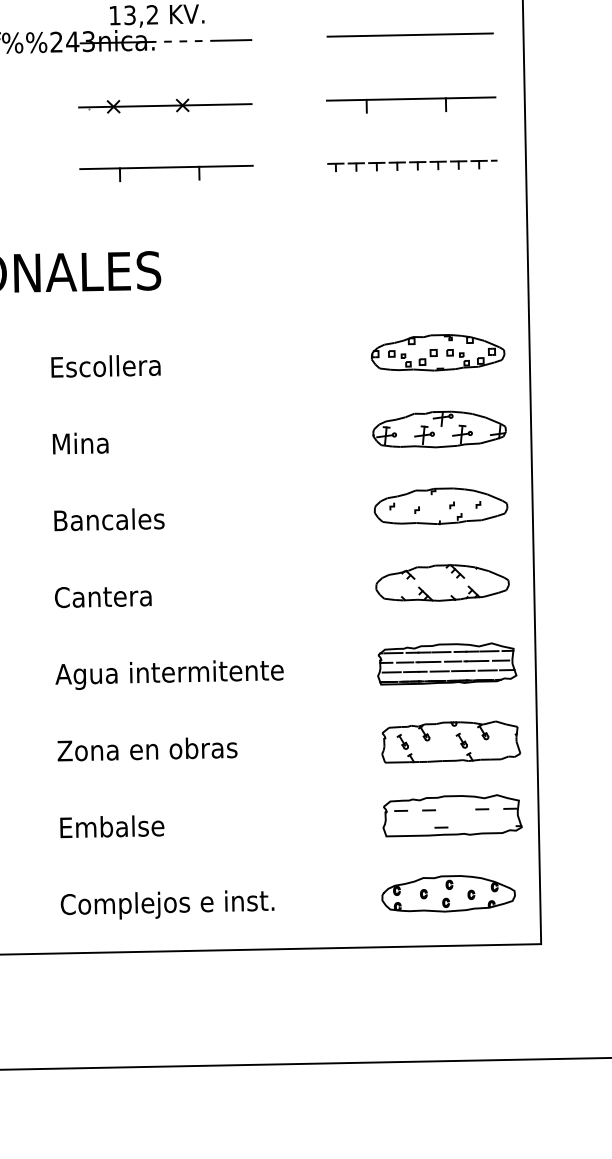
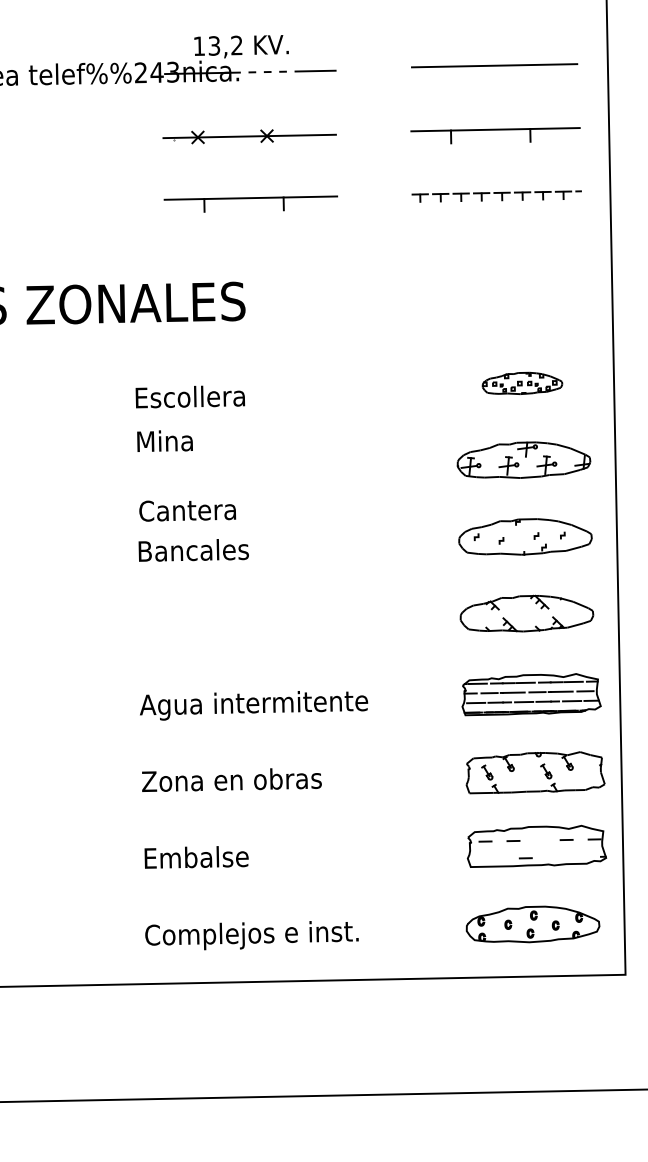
part: (438, 352) -> (522, 383), size x0.6
text: (80, 442) -> (164, 440), moved
text: (103, 596) -> (187, 510), moved

